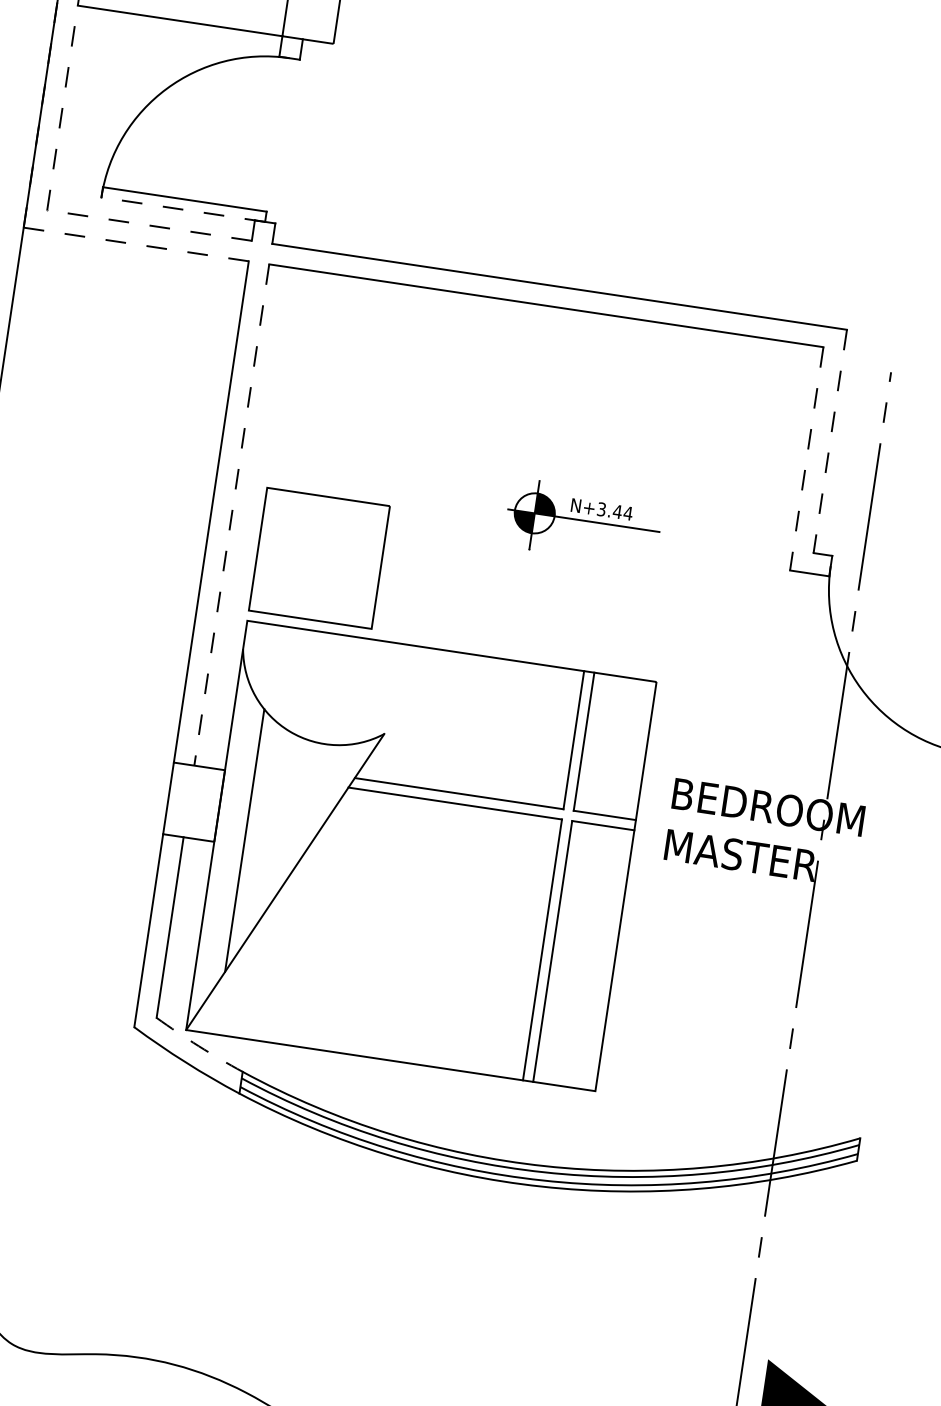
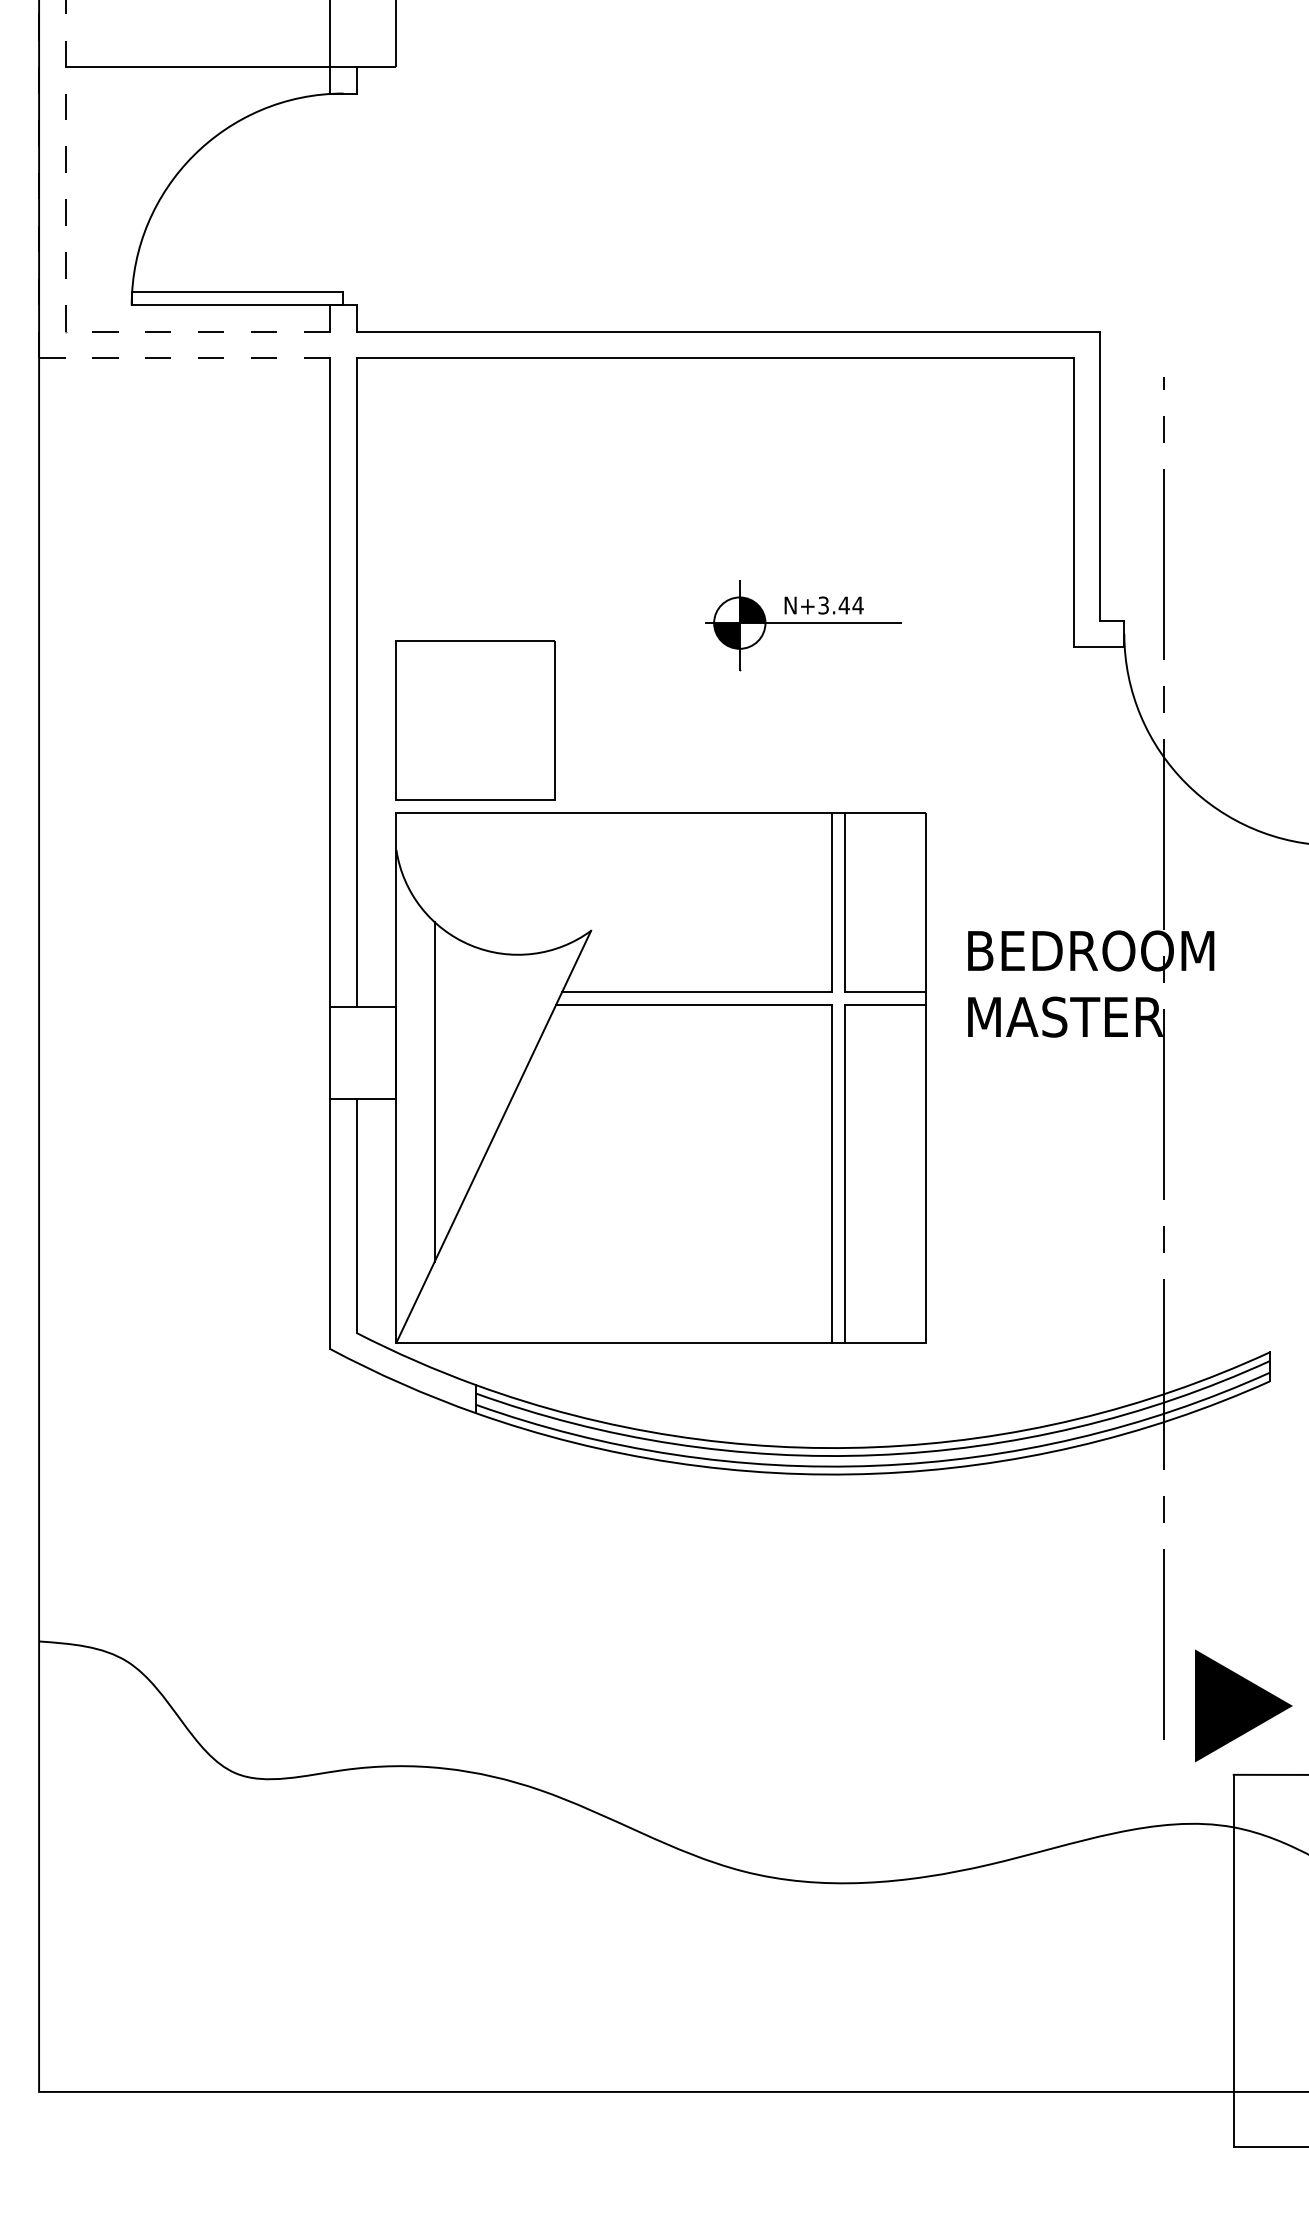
line: (183, 209) -> (237, 305), dashed -> solid
line: (830, 441) -> (1100, 476), dashed -> solid
line: (806, 459) -> (1073, 503), dashed -> solid
line: (231, 514) -> (356, 682), dashed -> solid
arc: (198, 1045) -> (415, 1360), dashed -> solid

